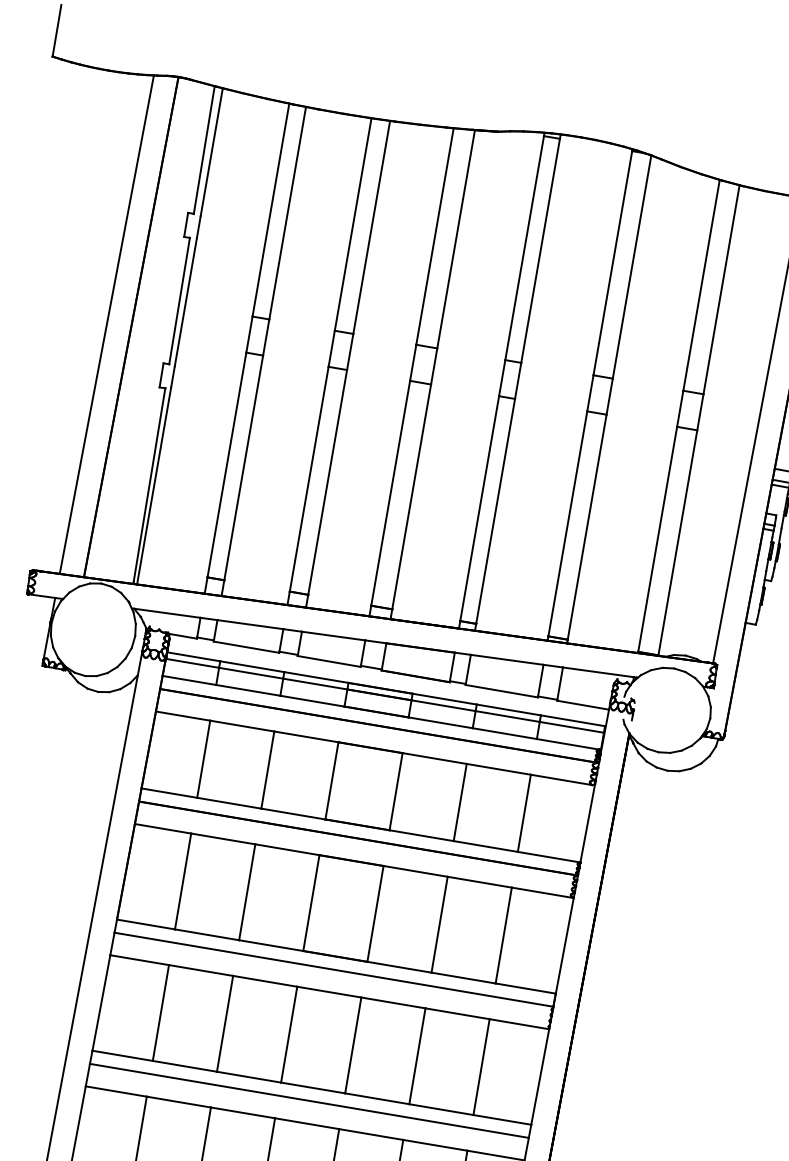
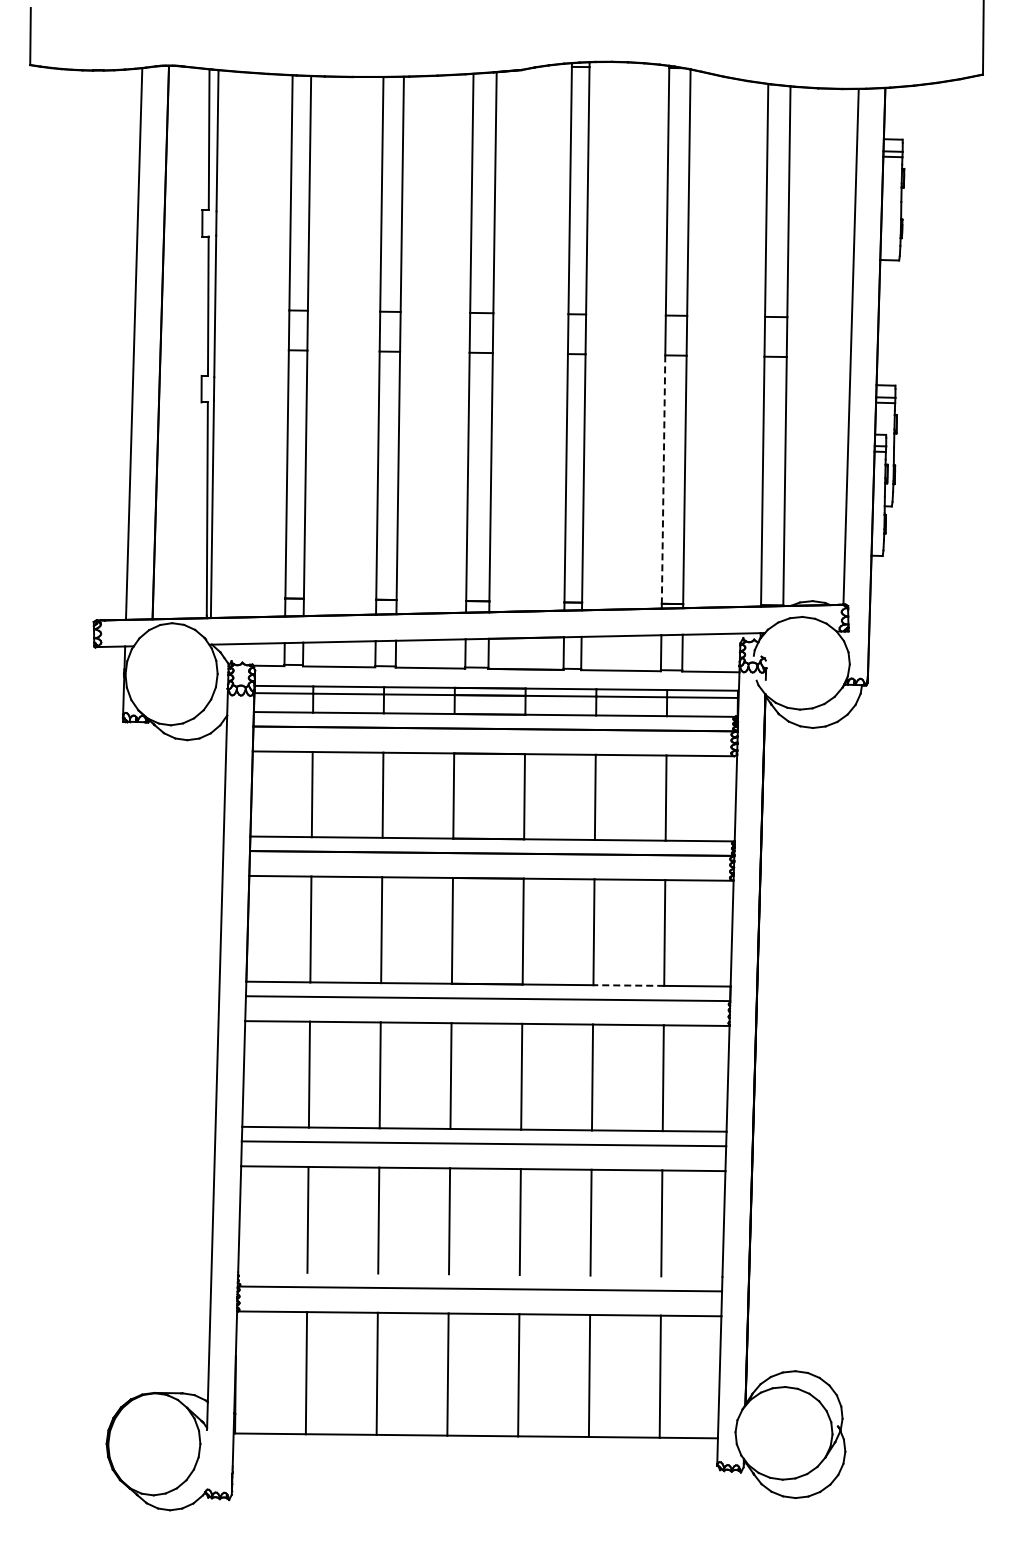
line: (567, 524) -> (663, 480), solid -> dashed
line: (463, 977) -> (628, 985), solid -> dashed

